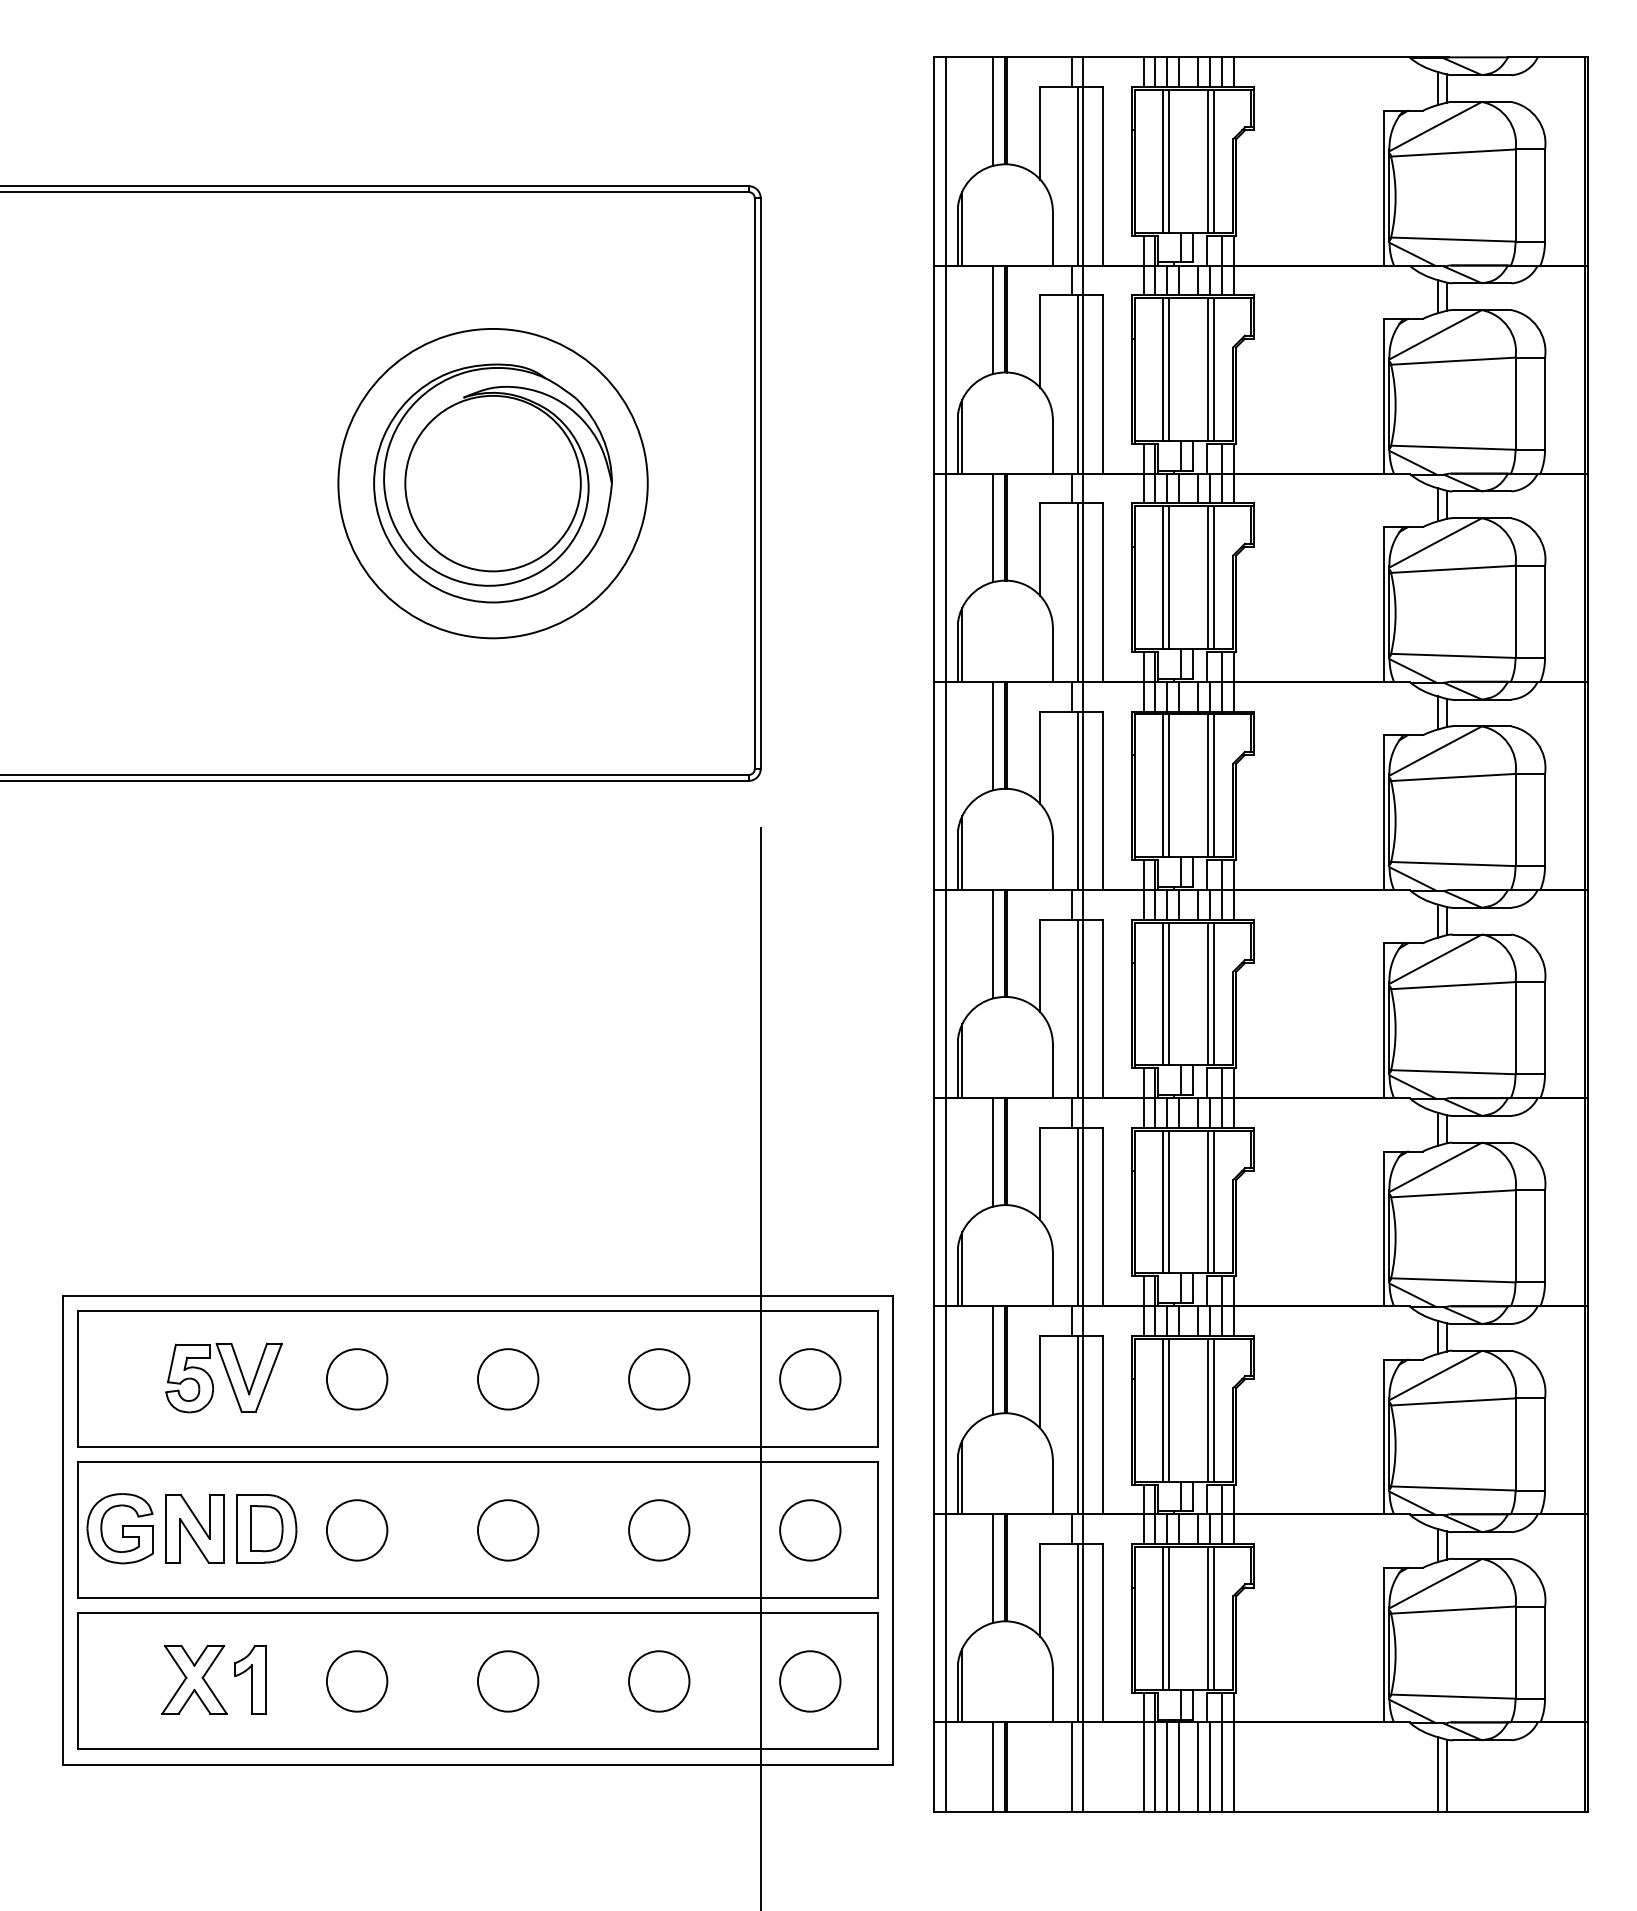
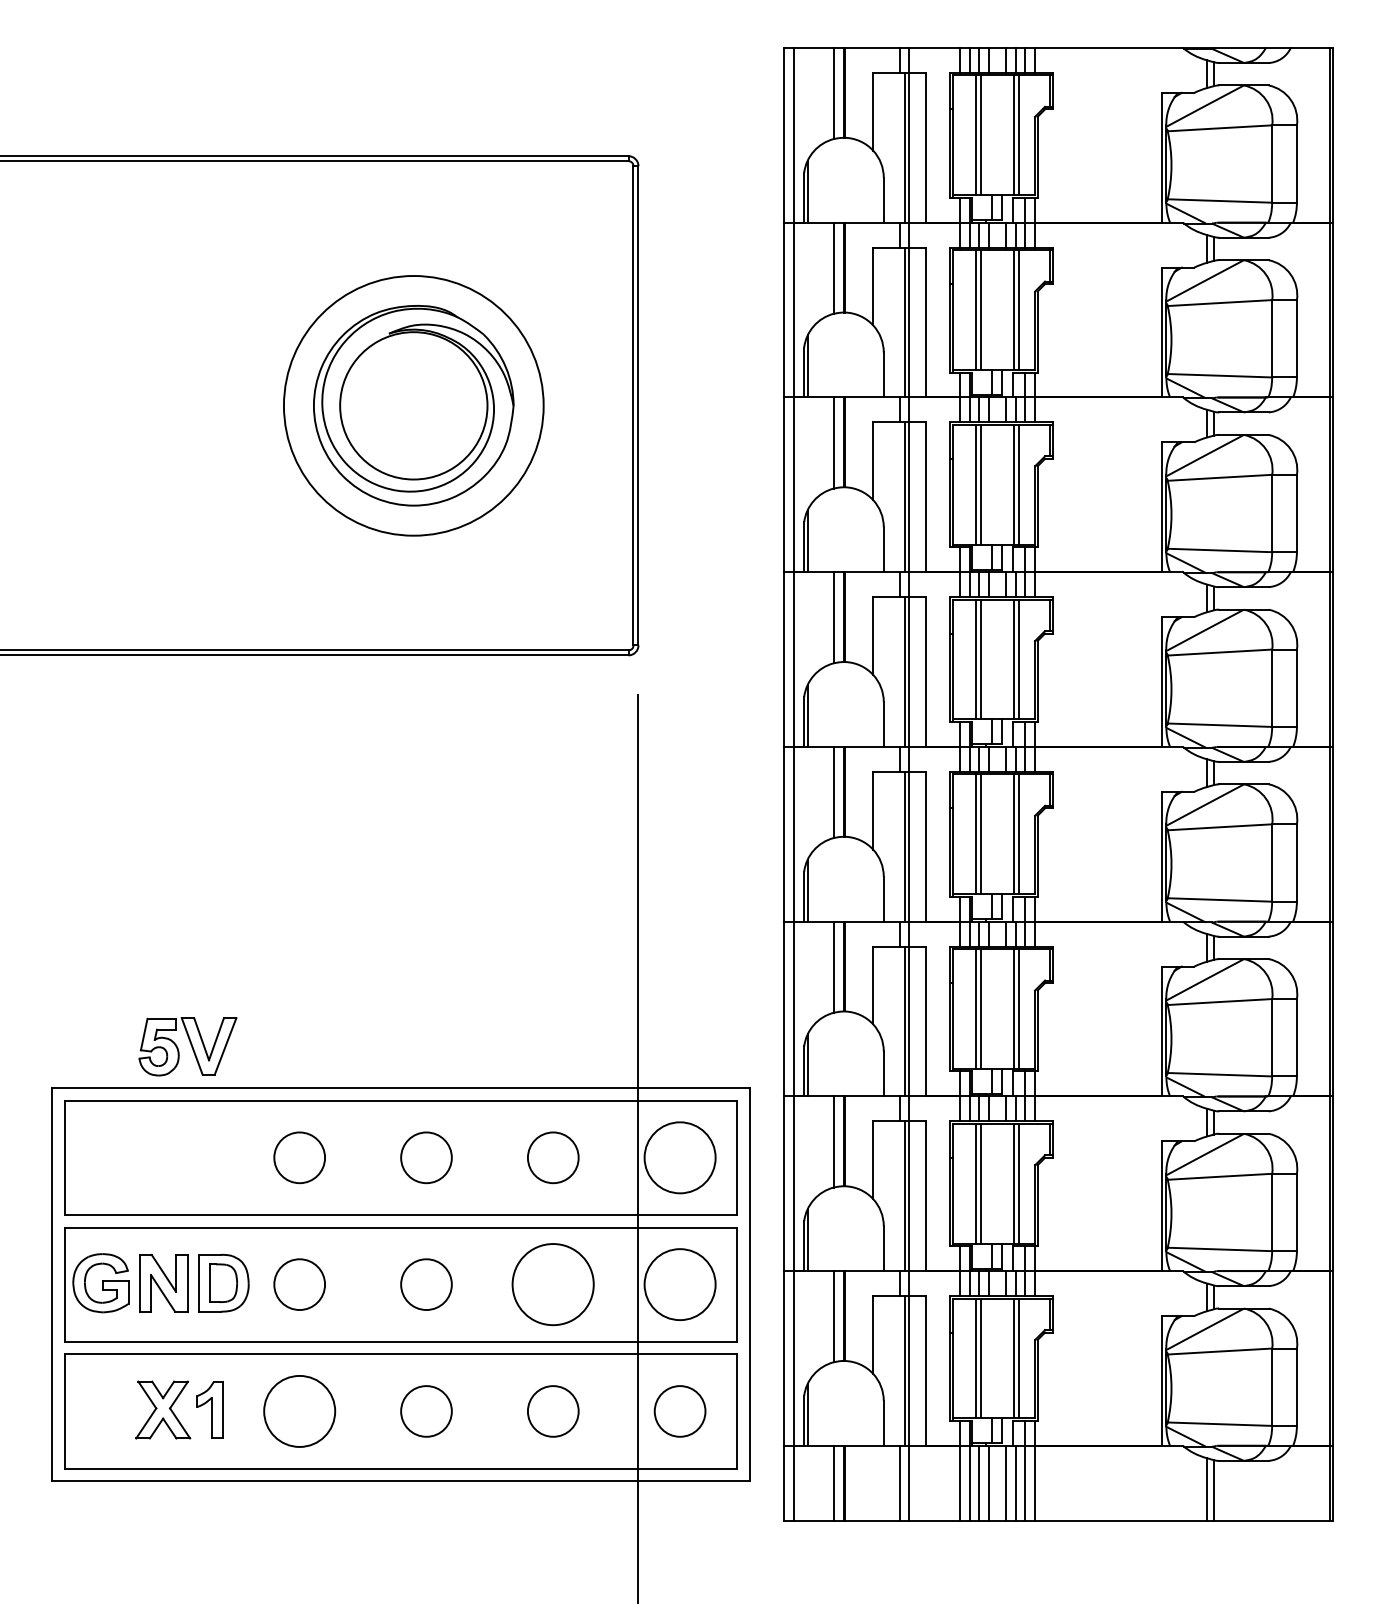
part: (223, 1377) -> (187, 1046), moved
circle: (810, 1379) -> (680, 1157), size x1.4
circle: (659, 1530) -> (553, 1284), size x1.6
circle: (810, 1530) -> (680, 1284), size x1.4
circle: (356, 1681) -> (299, 1411), size x1.4

